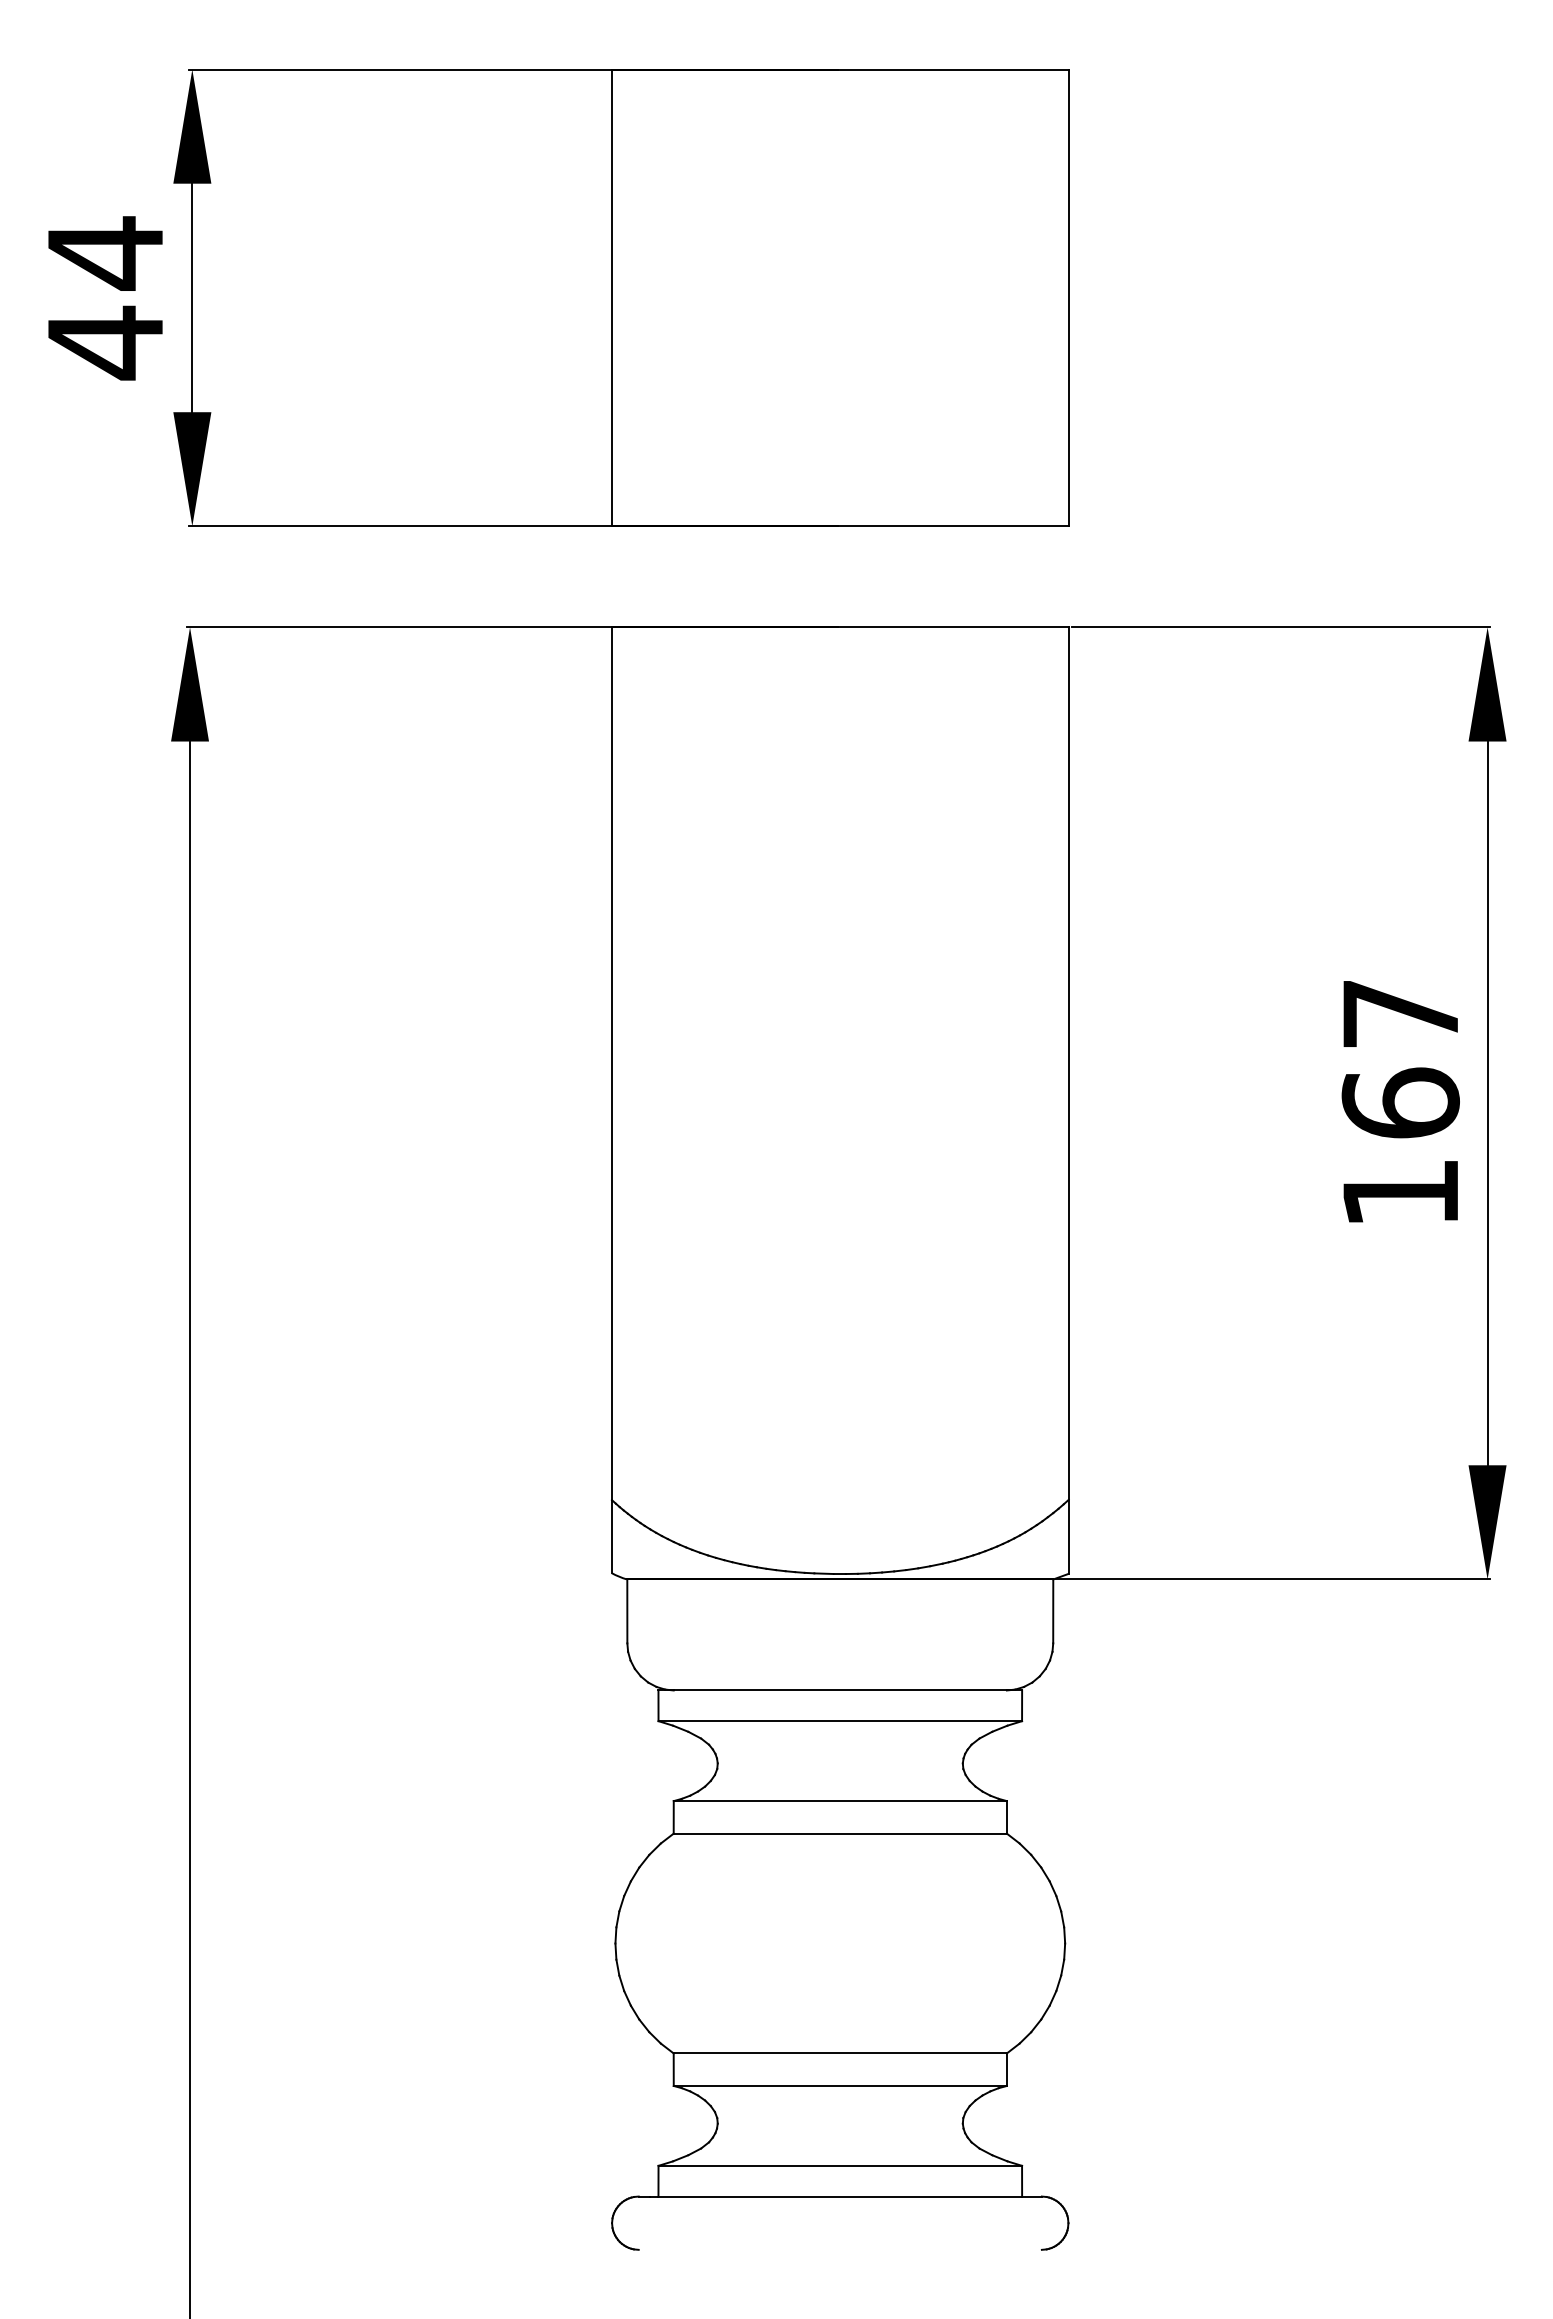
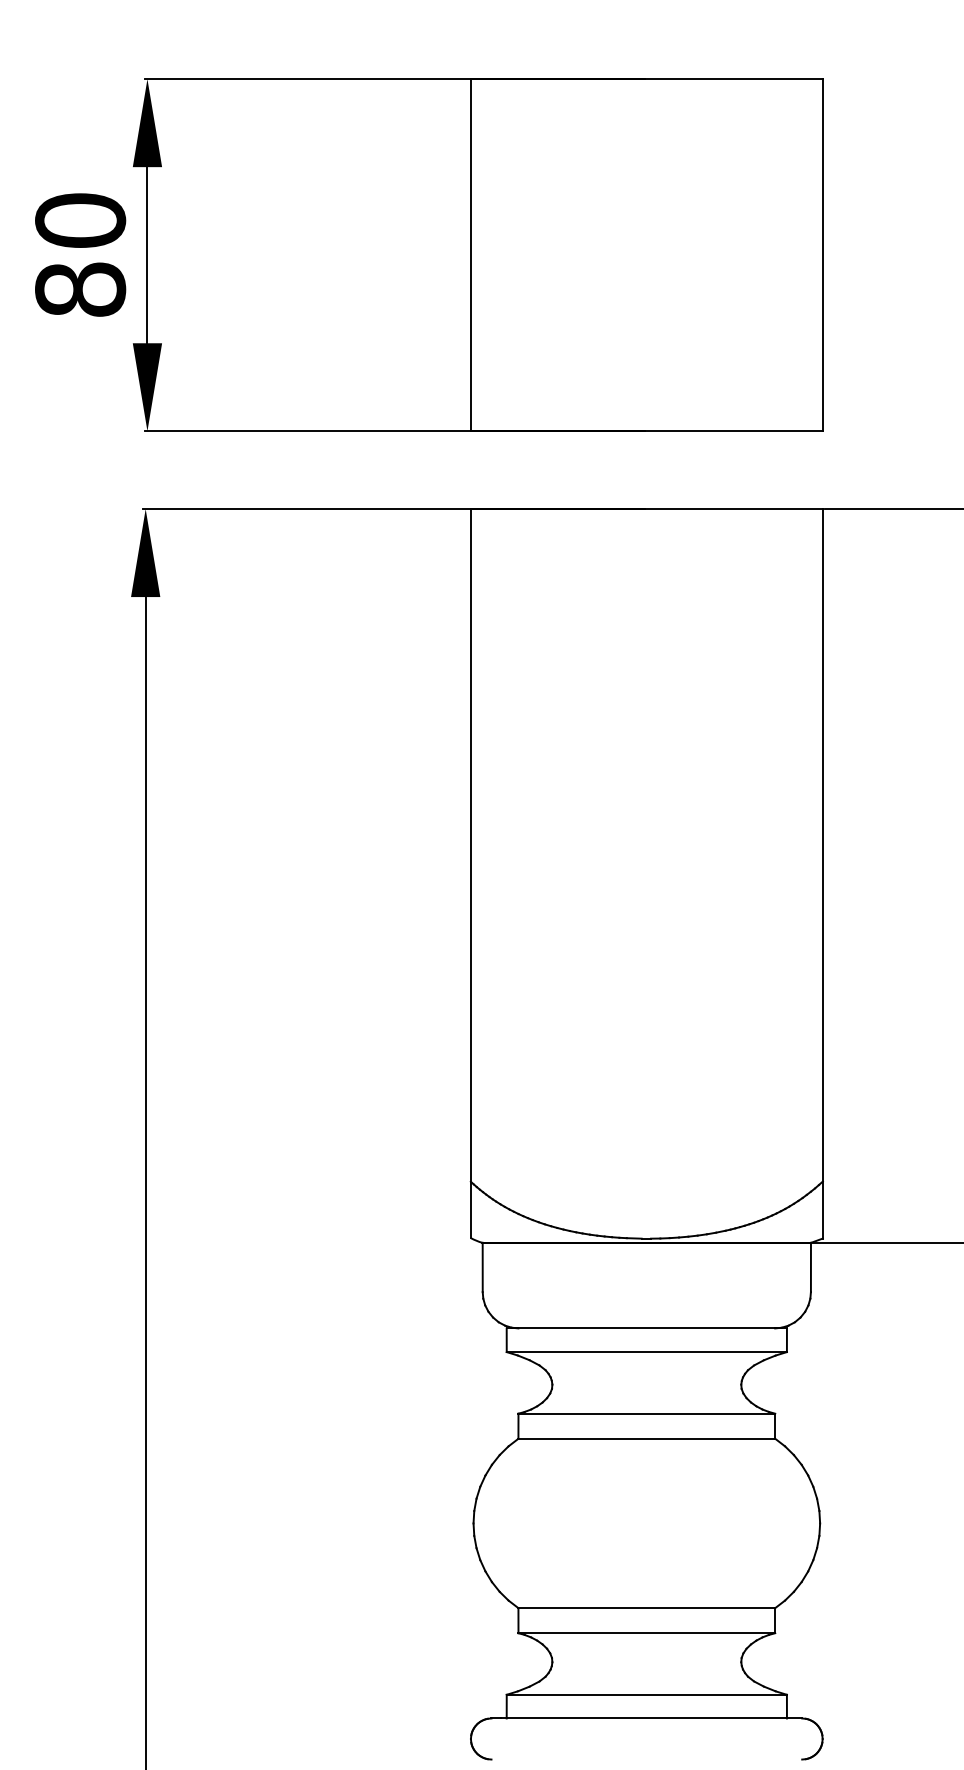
text: (105, 298) -> (80, 255), 44 -> 80

